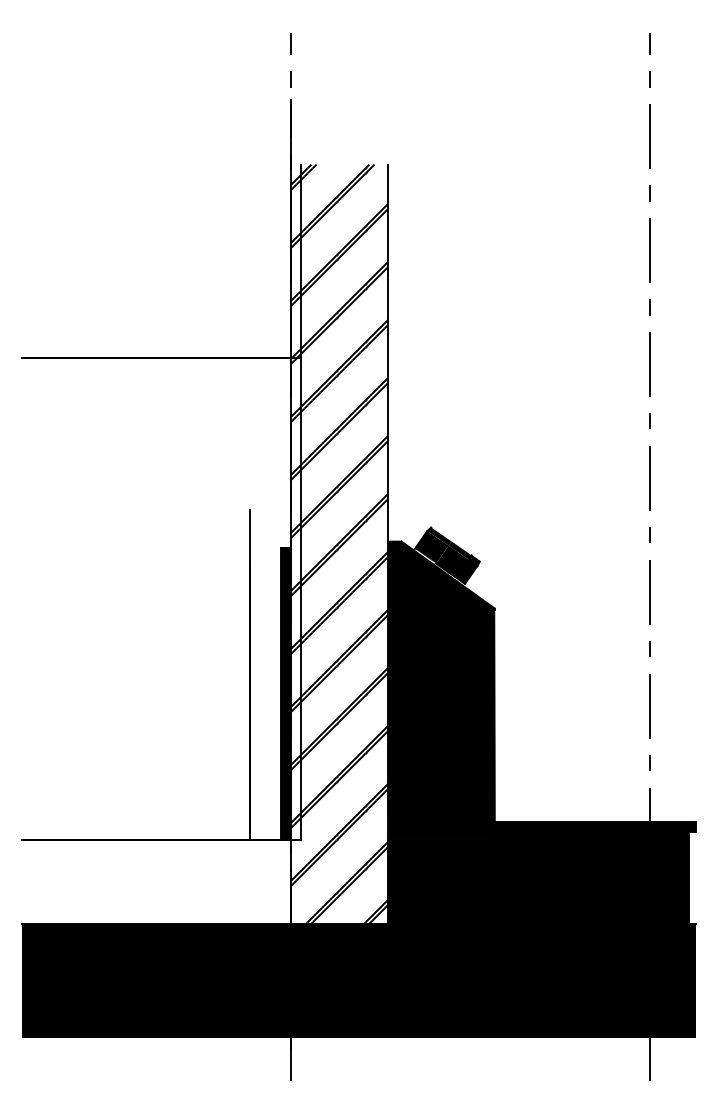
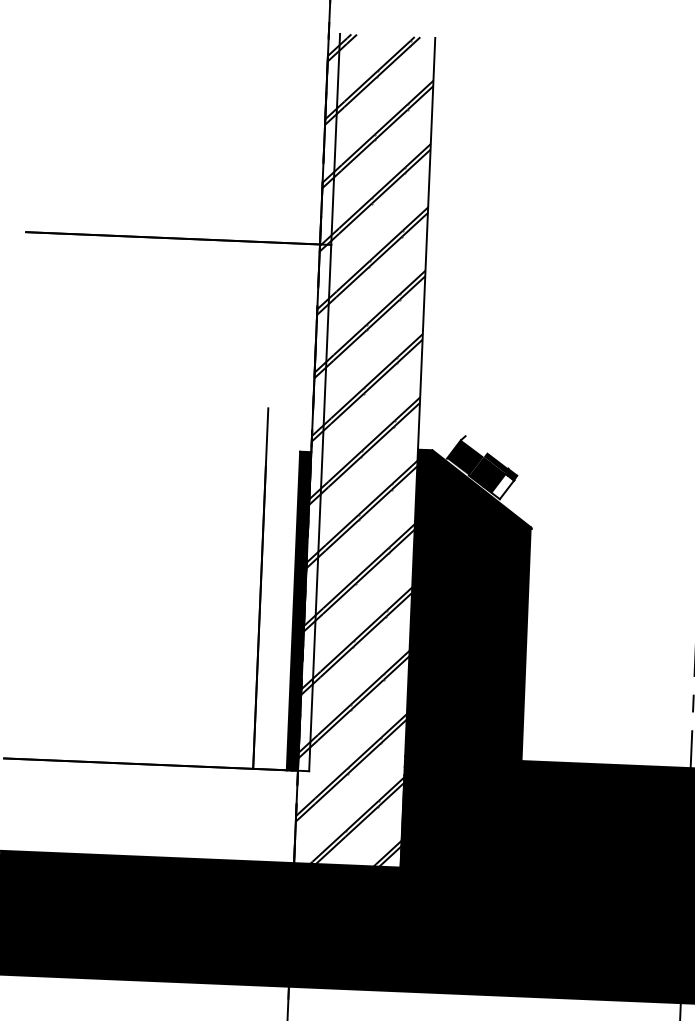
fill: (439, 536) -> (474, 446), removed
fill: (463, 571) -> (498, 485), removed

